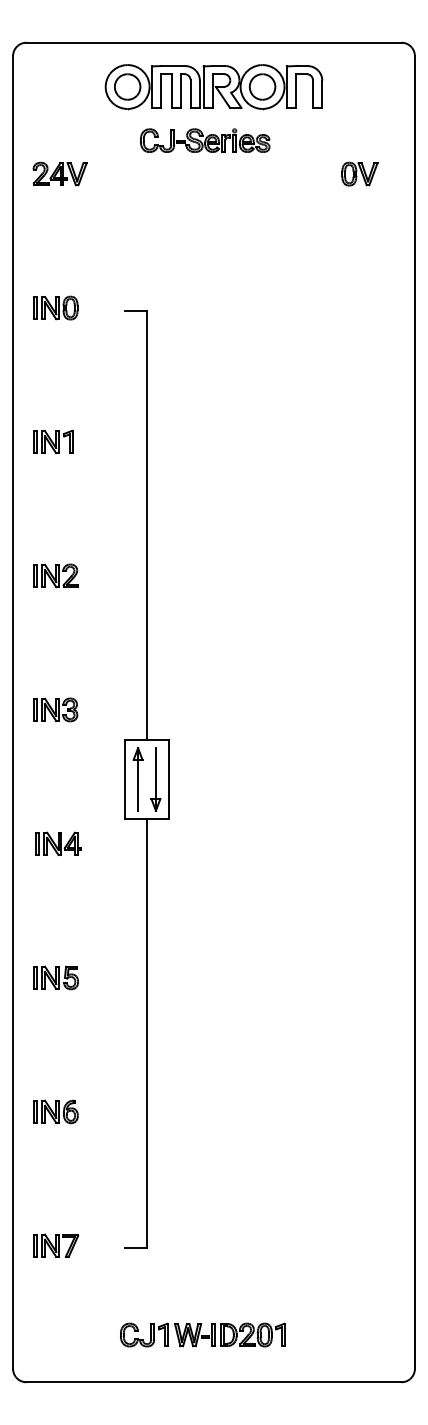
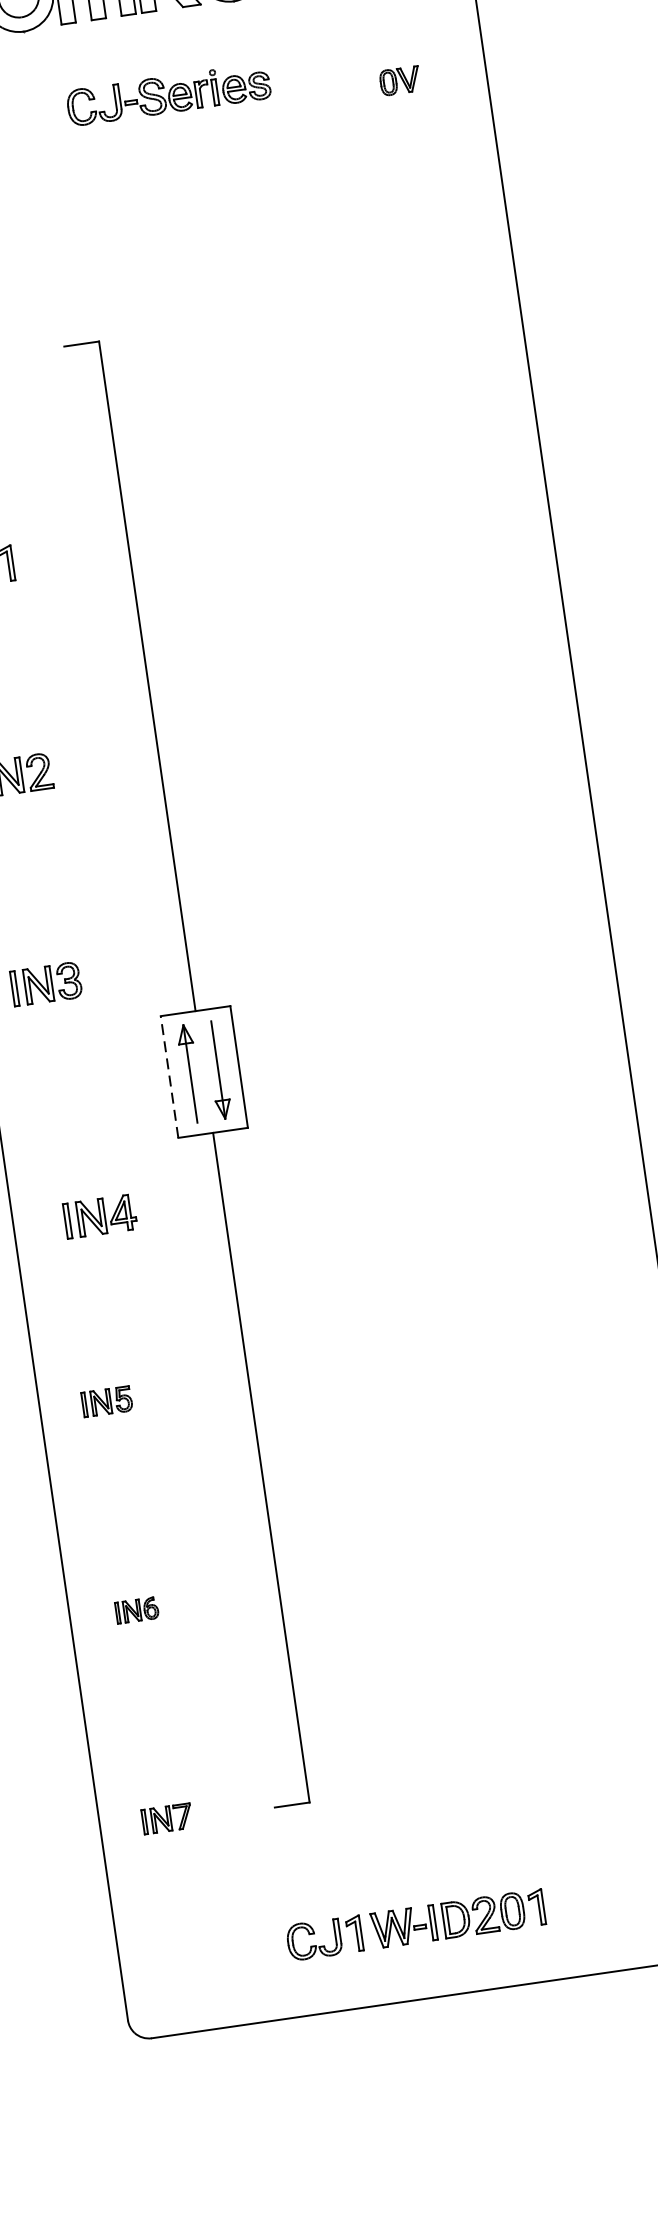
part: (205, 140) -> (169, 94), moved
part: (359, 173) -> (399, 80), size x0.7
line: (124, 778) -> (169, 1075), solid -> dashed
part: (58, 843) -> (100, 1215), moved
part: (55, 977) -> (106, 1401), size x0.7
part: (55, 1111) -> (136, 1609), size x0.6
part: (55, 1245) -> (166, 1818), size x0.7

